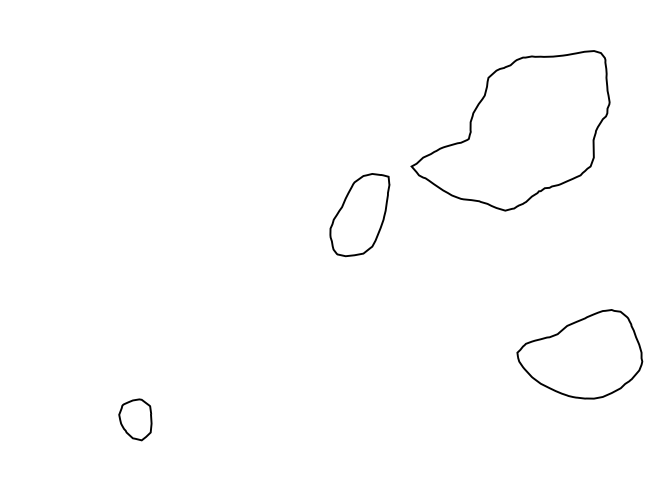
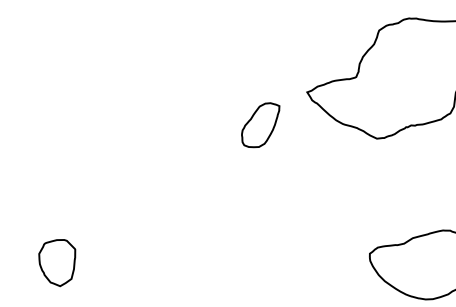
part: (359, 215) -> (259, 125), size x0.7
part: (135, 419) -> (56, 262), size x1.4

